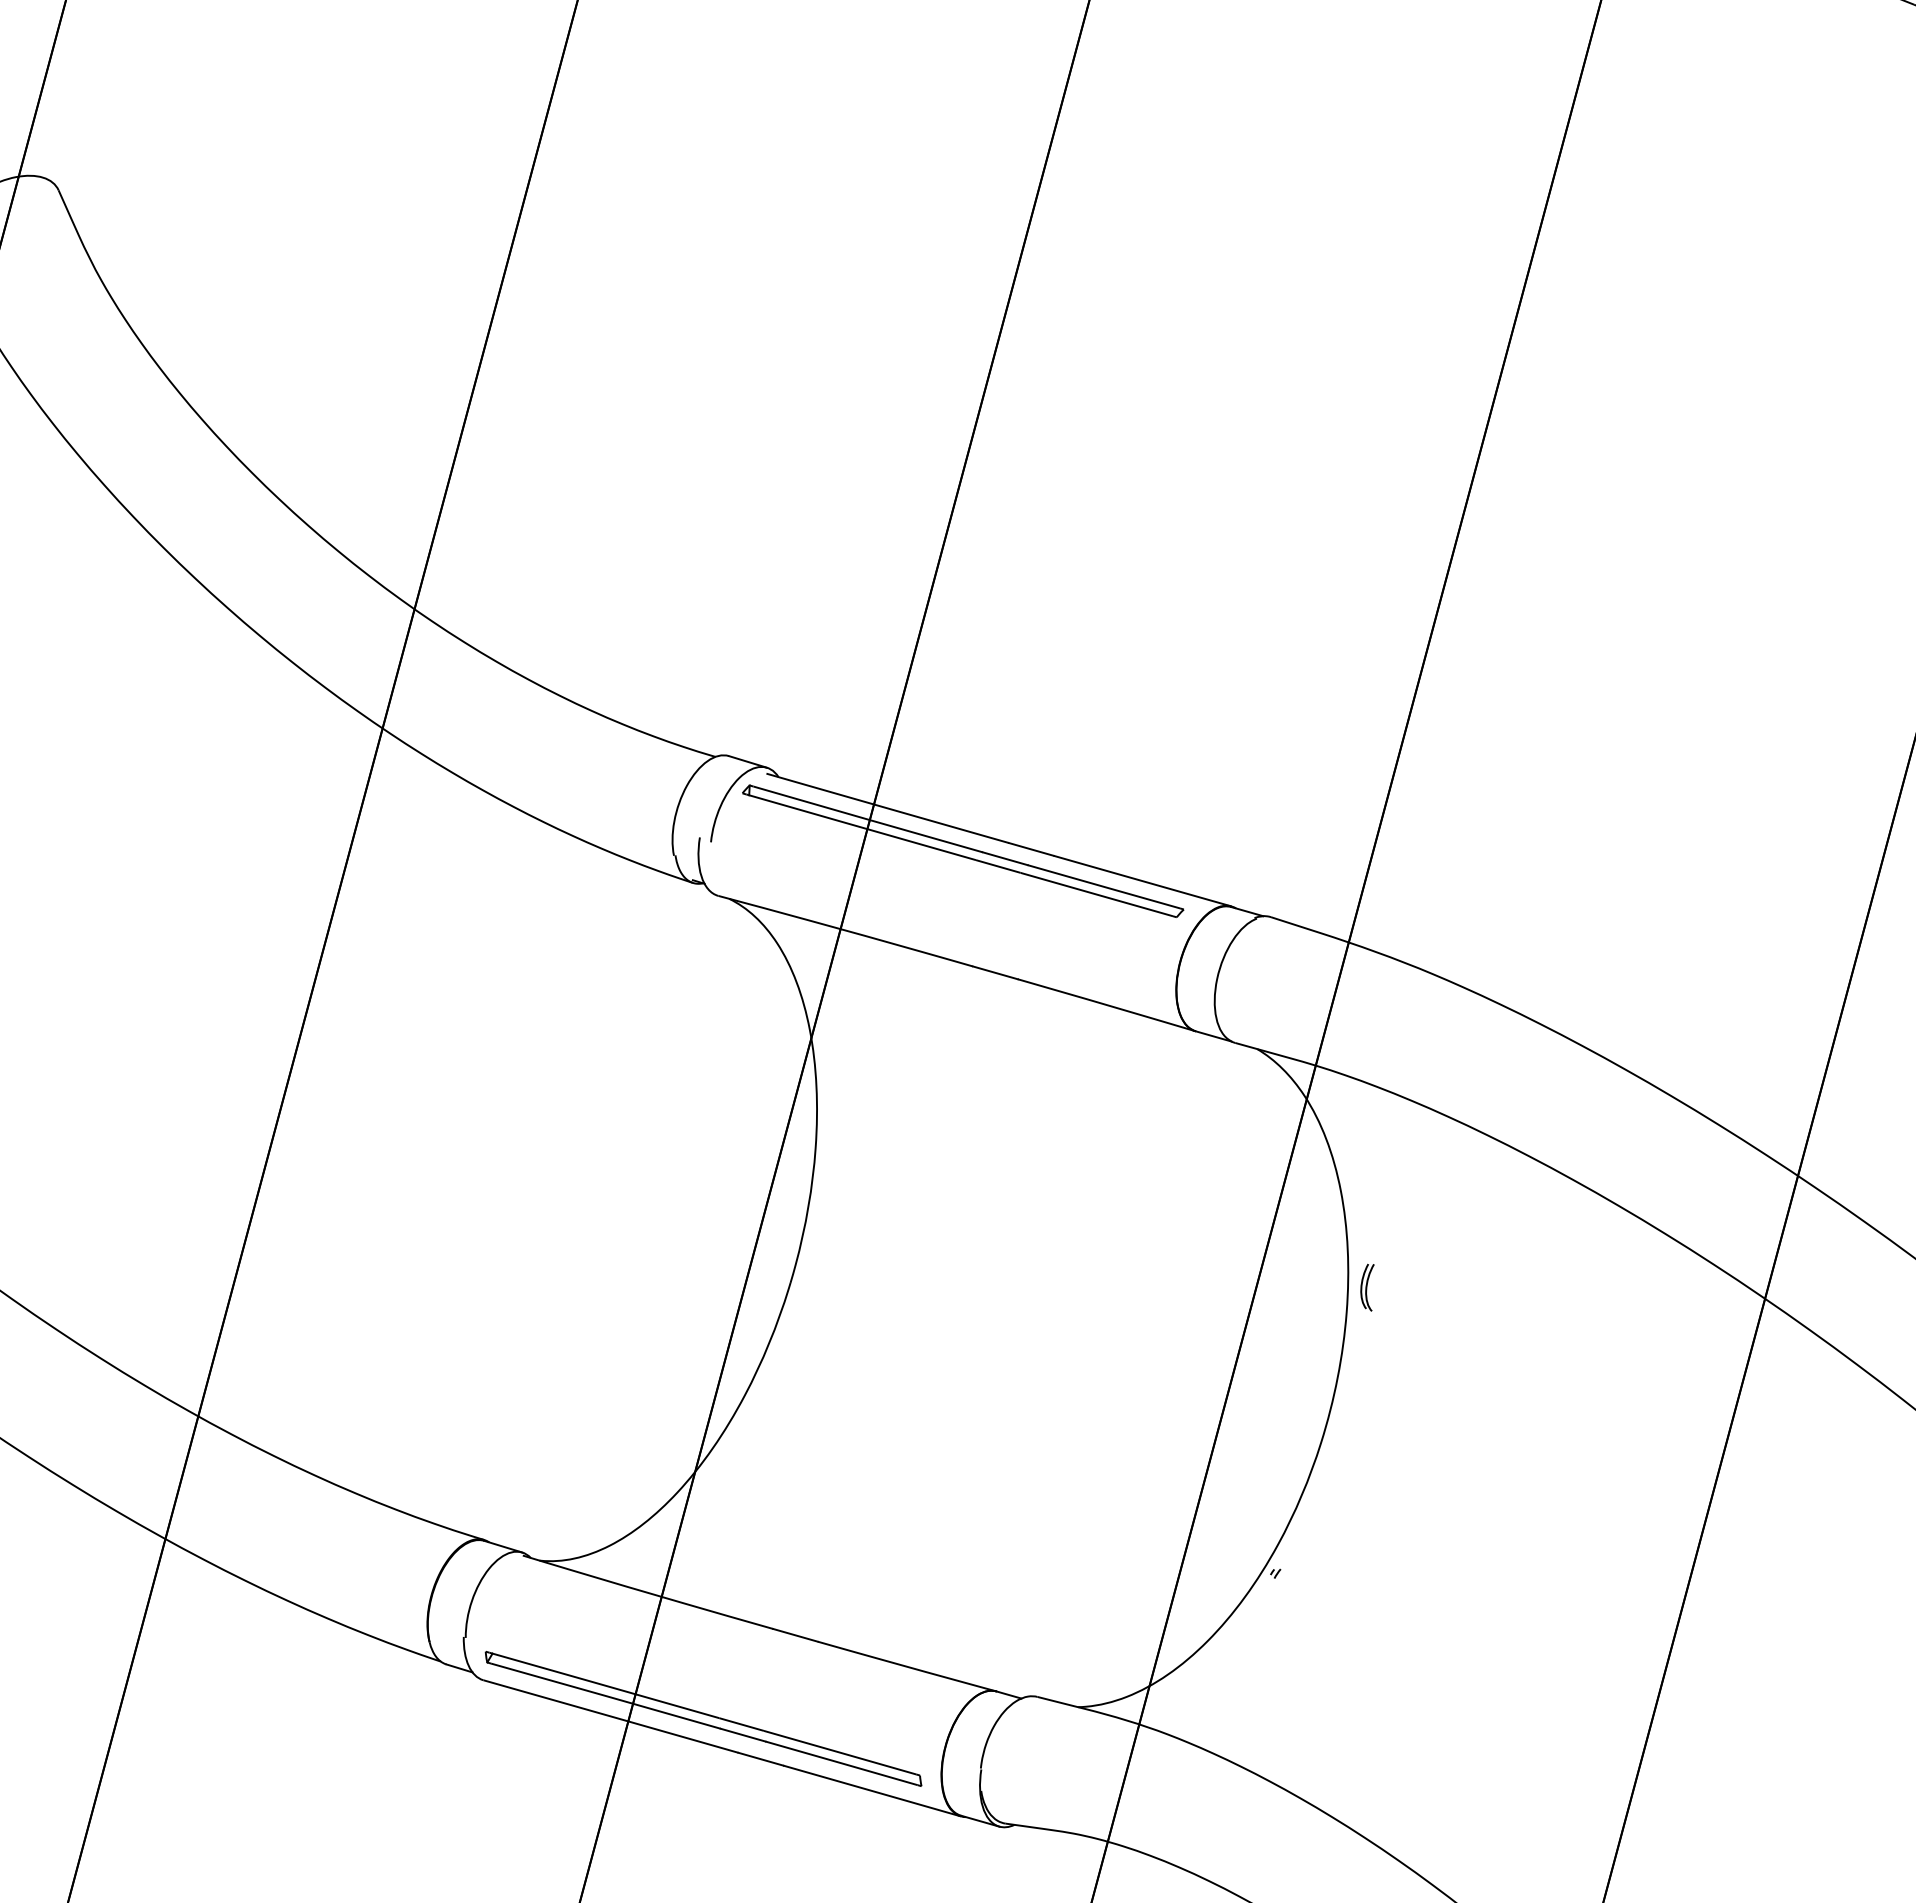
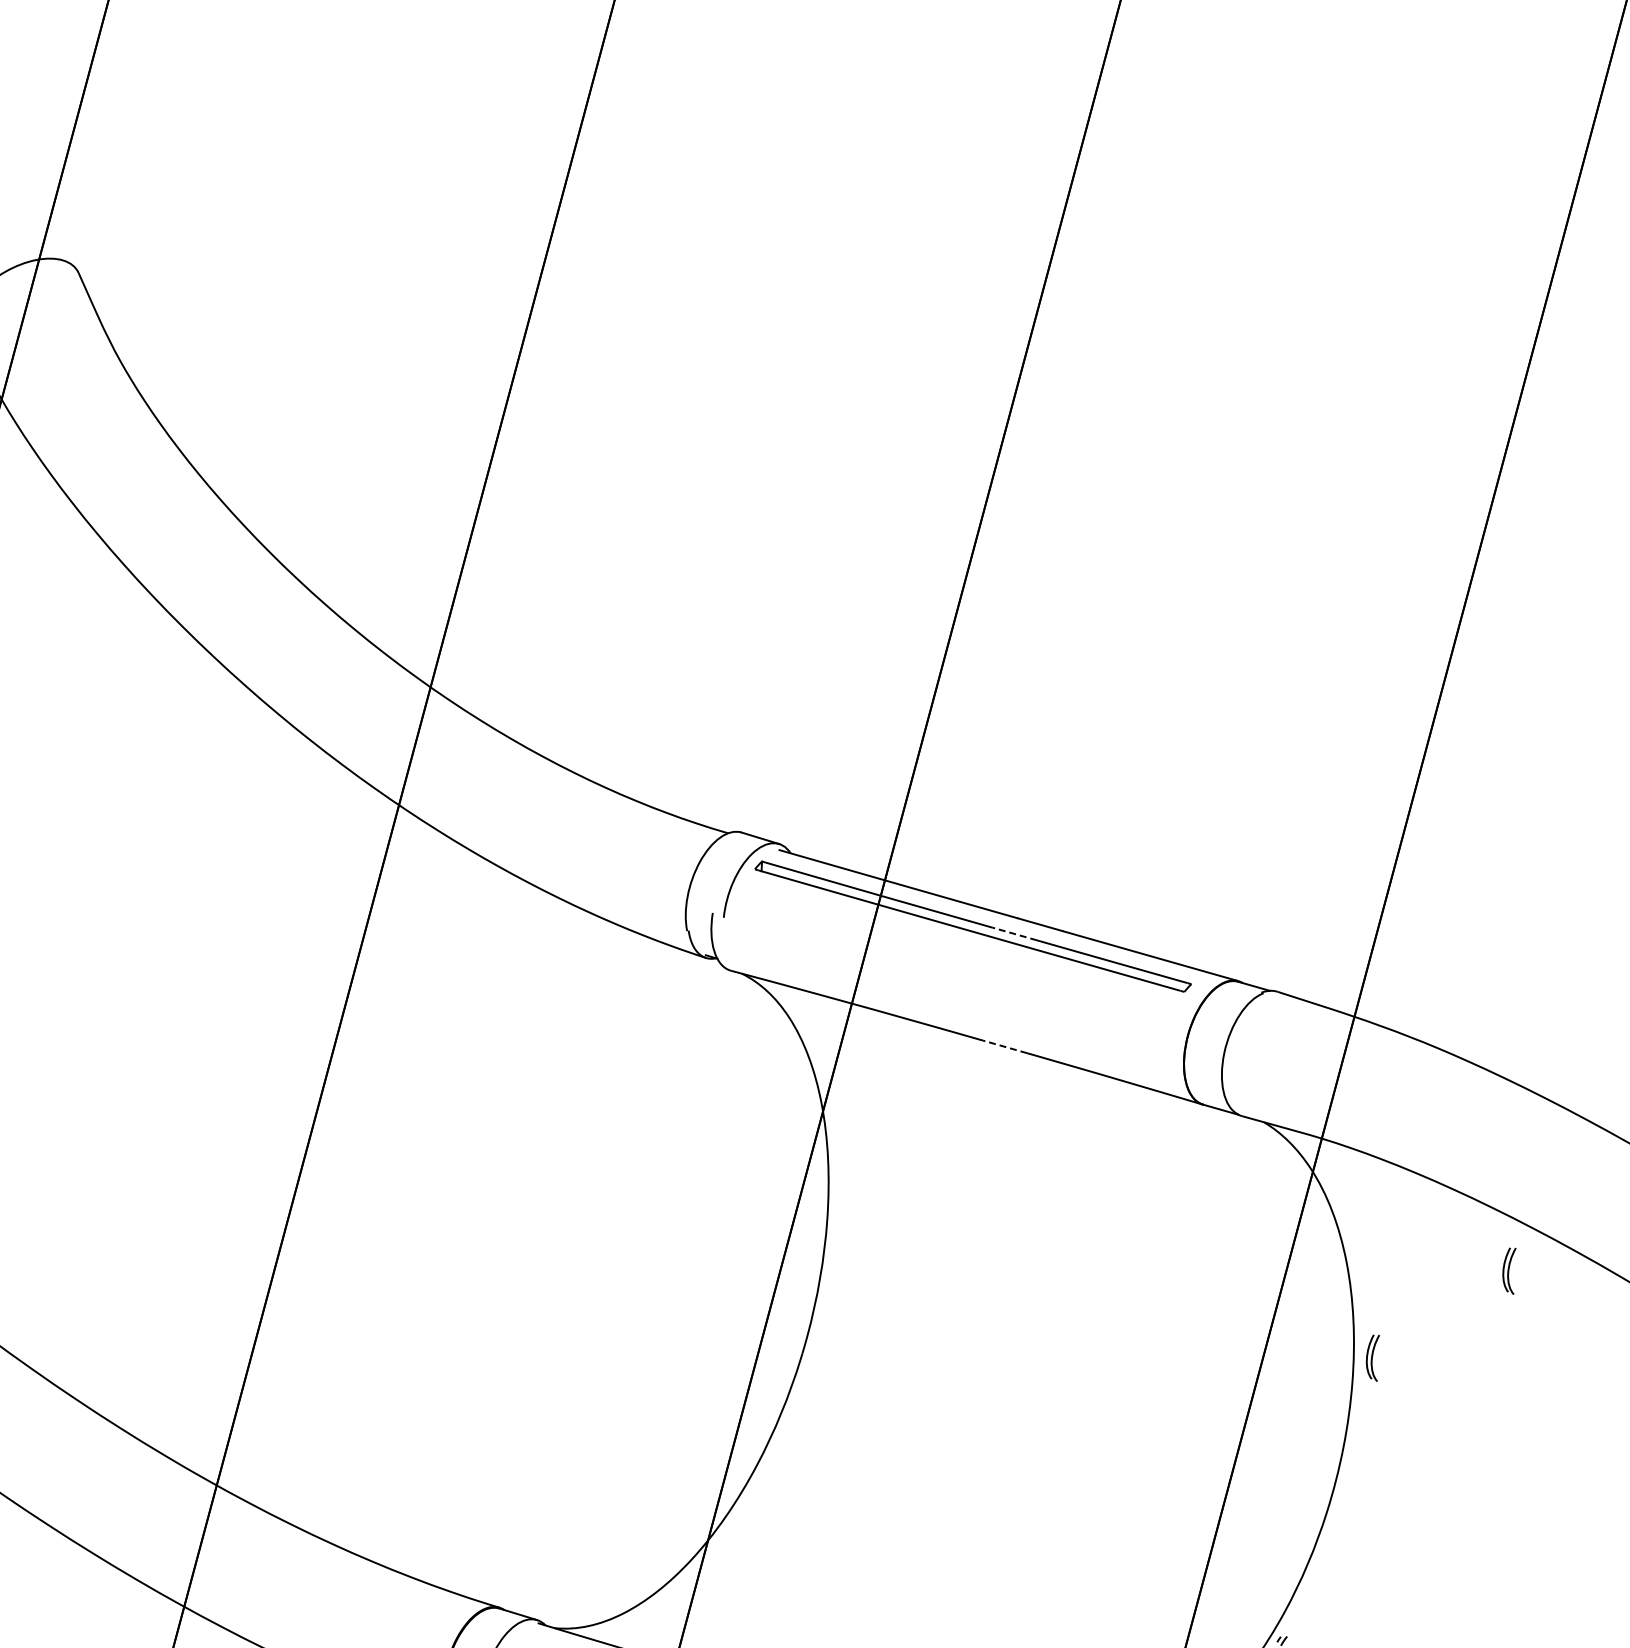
line: (1004, 858) -> (1014, 933), solid -> dashed
line: (994, 972) -> (1004, 1046), solid -> dashed
part: (1505, 1199) -> (1509, 1270), added

